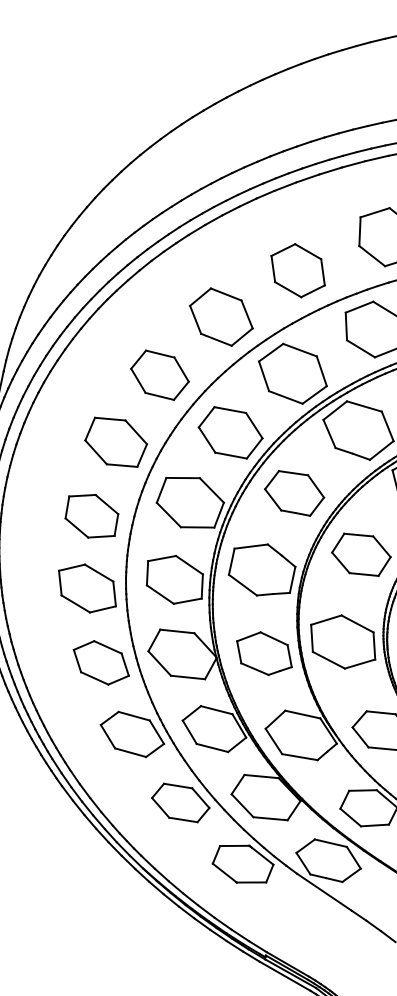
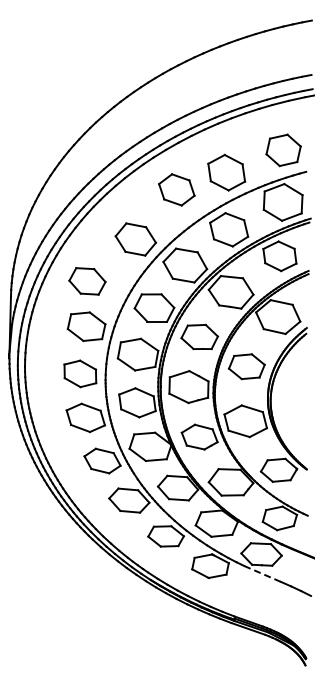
part: (297, 269) -> (176, 189), moved
part: (160, 375) -> (87, 281), moved
line: (324, 893) -> (262, 574), solid -> dashed

